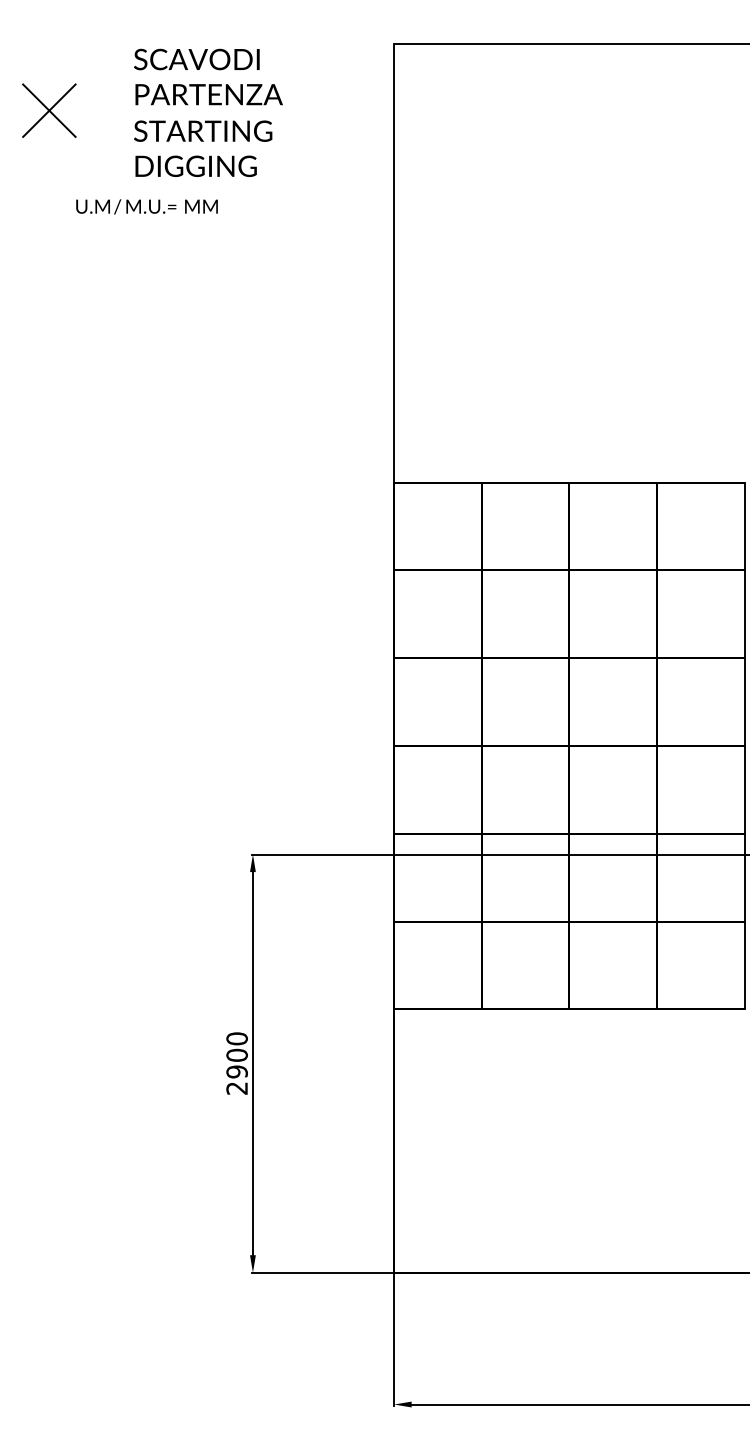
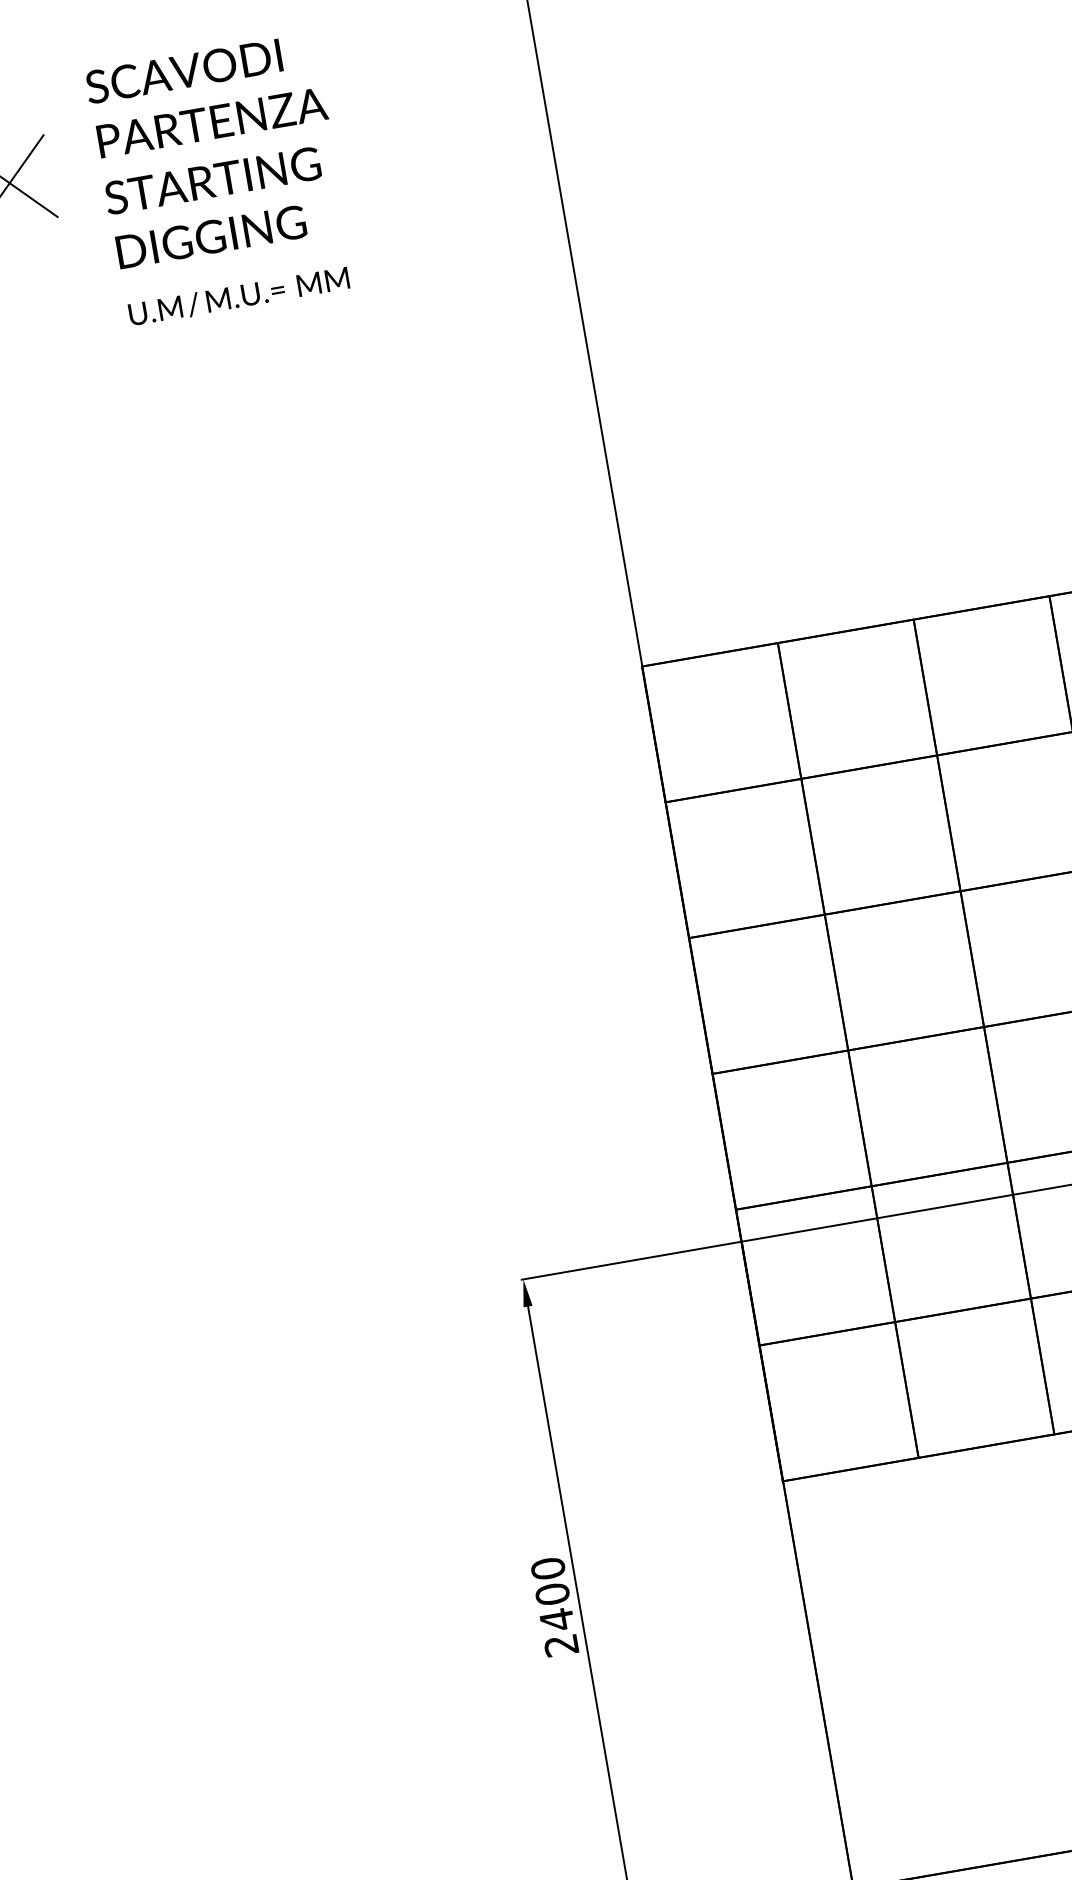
text: (208, 76) -> (206, 94), moved
text: (203, 148) -> (218, 207), moved
text: (146, 206) -> (238, 296), moved
text: (236, 1071) -> (555, 1619), 2900 -> 2400

